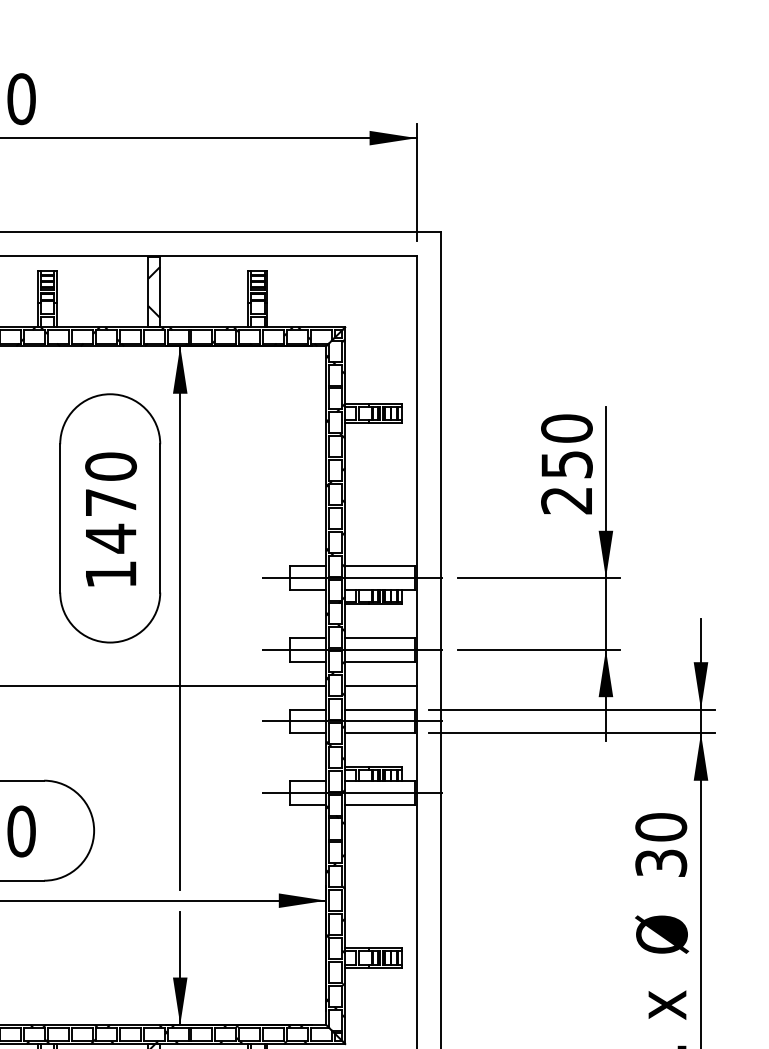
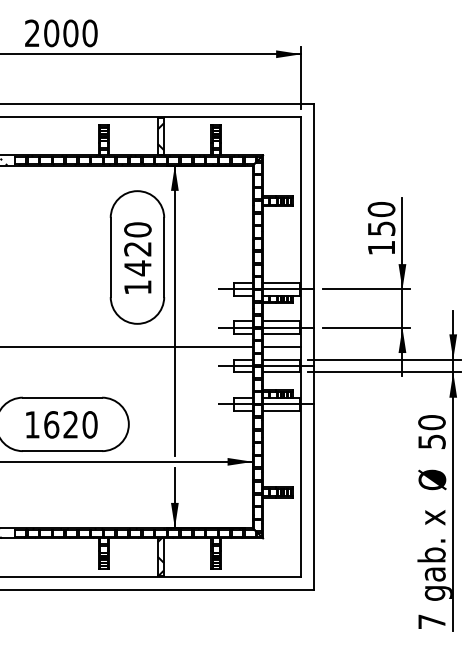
text: (564, 501) -> (380, 248), 250 -> 150
text: (110, 503) -> (137, 249), 1470 -> 1420
text: (660, 862) -> (431, 441), 30 -> 50

